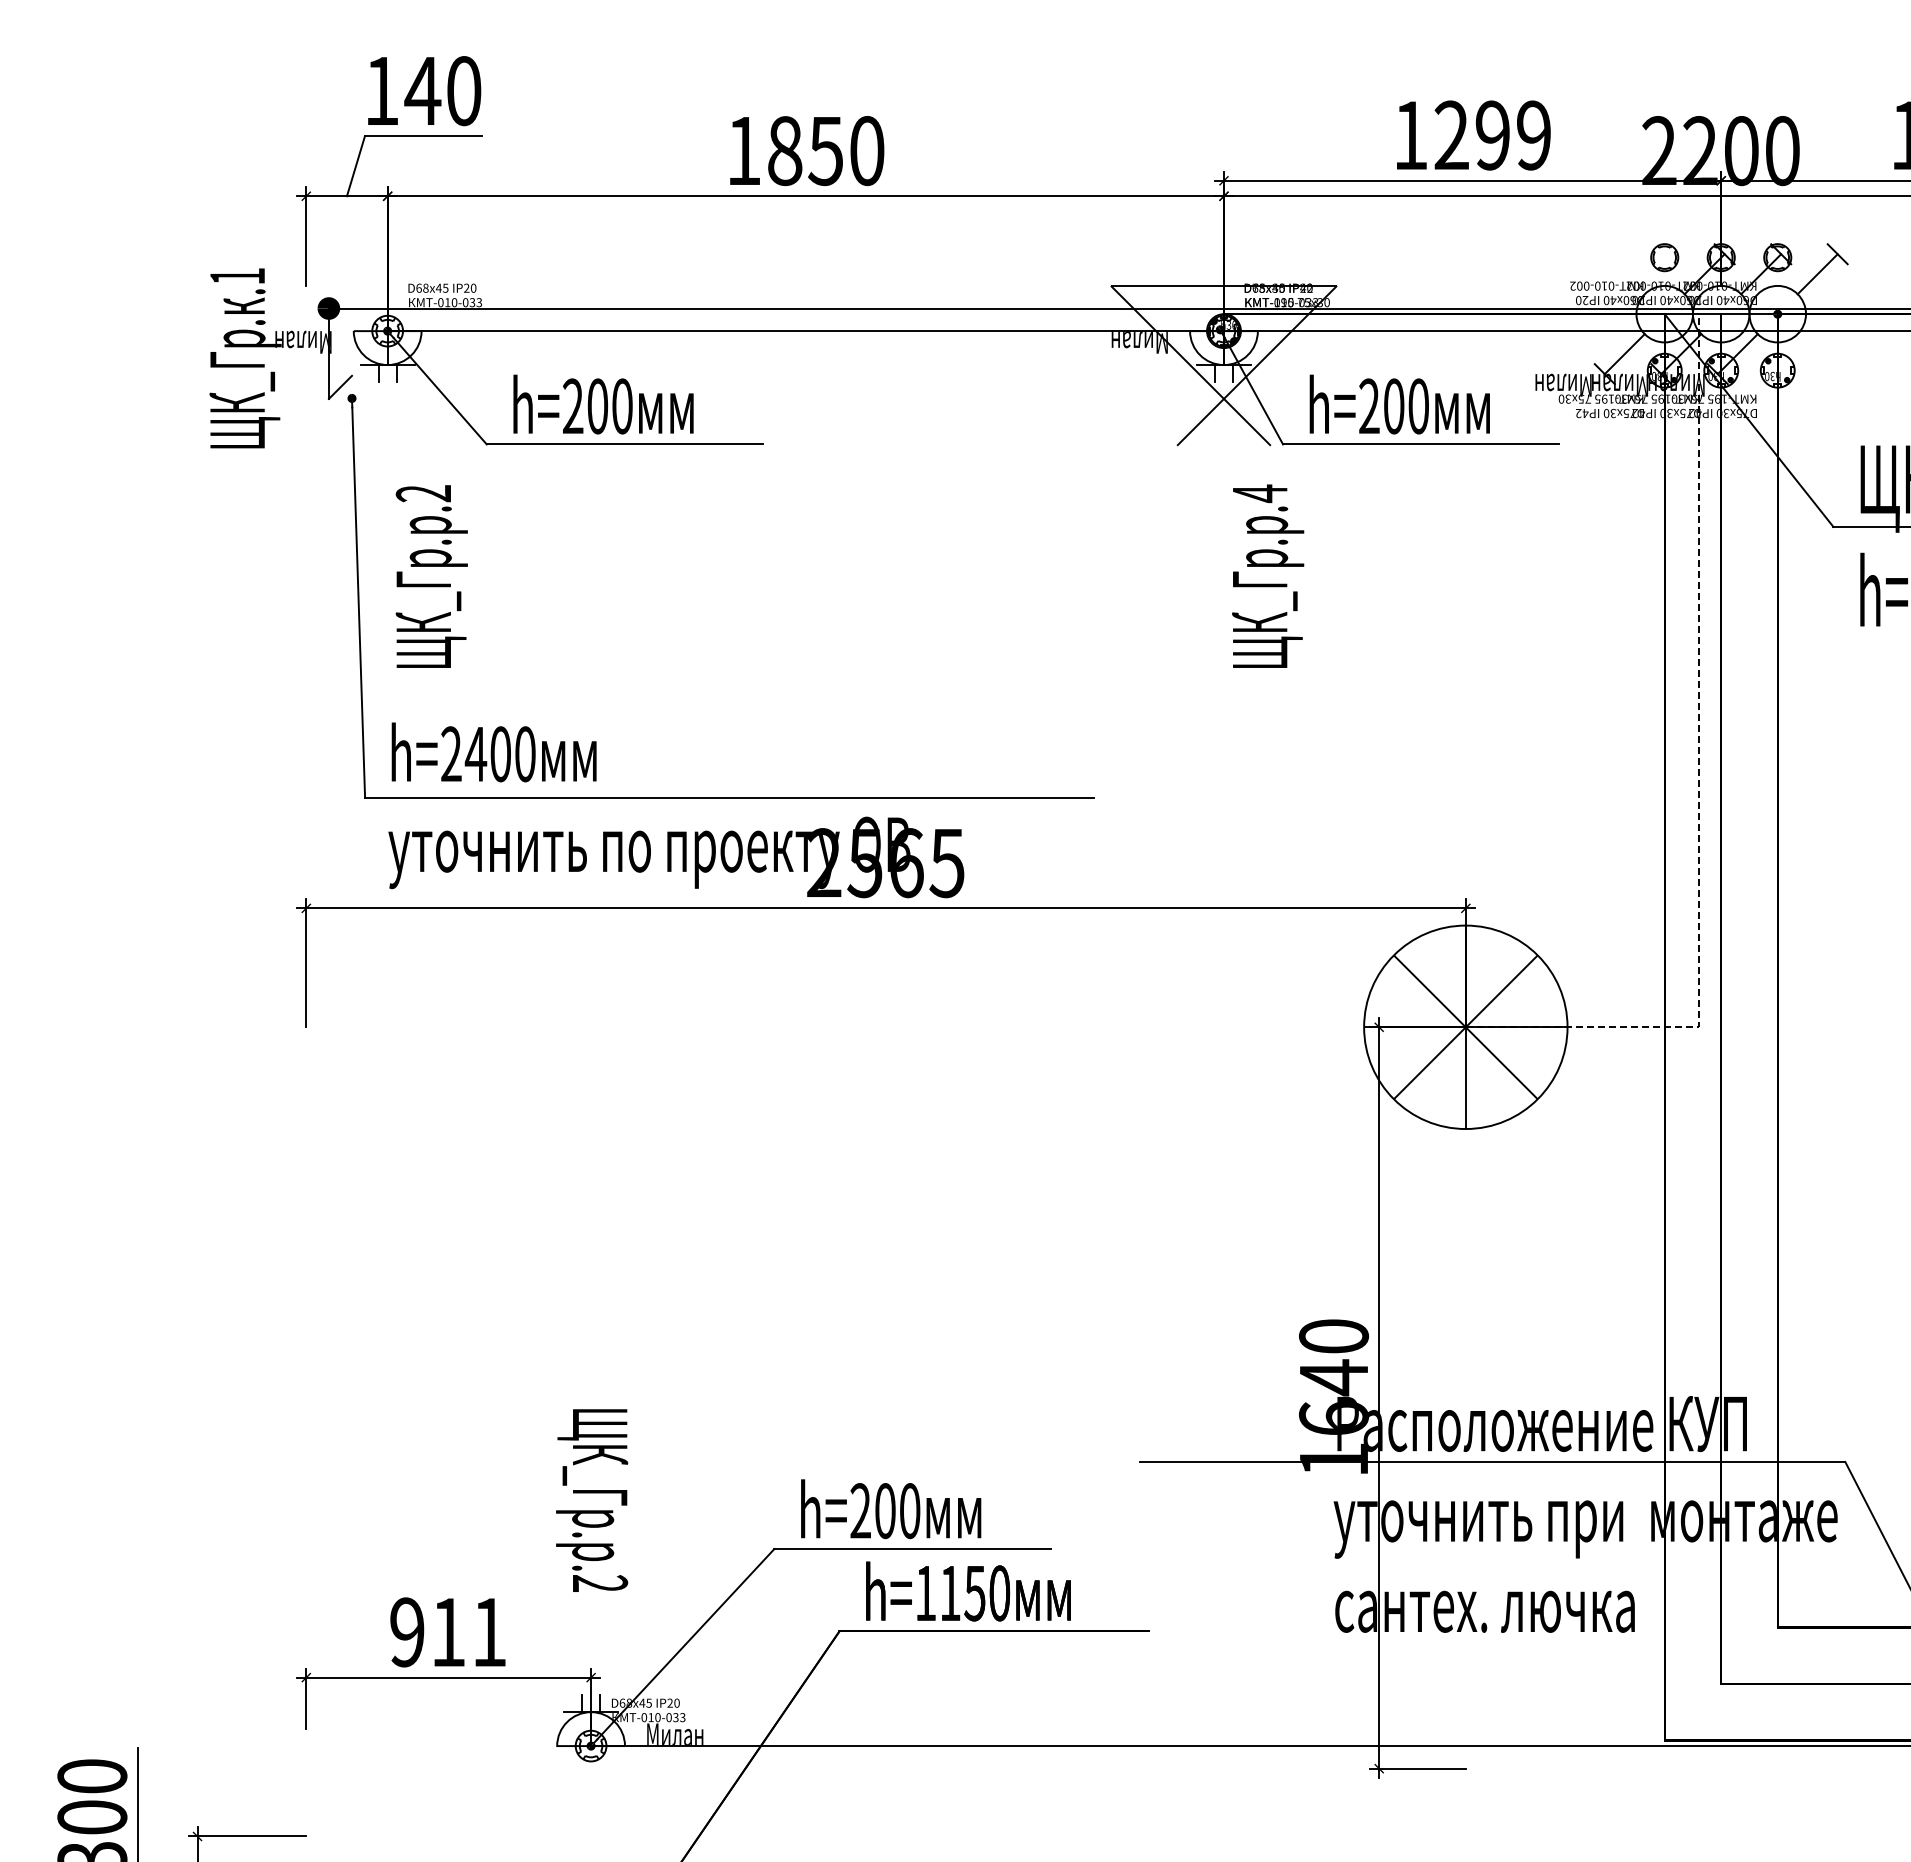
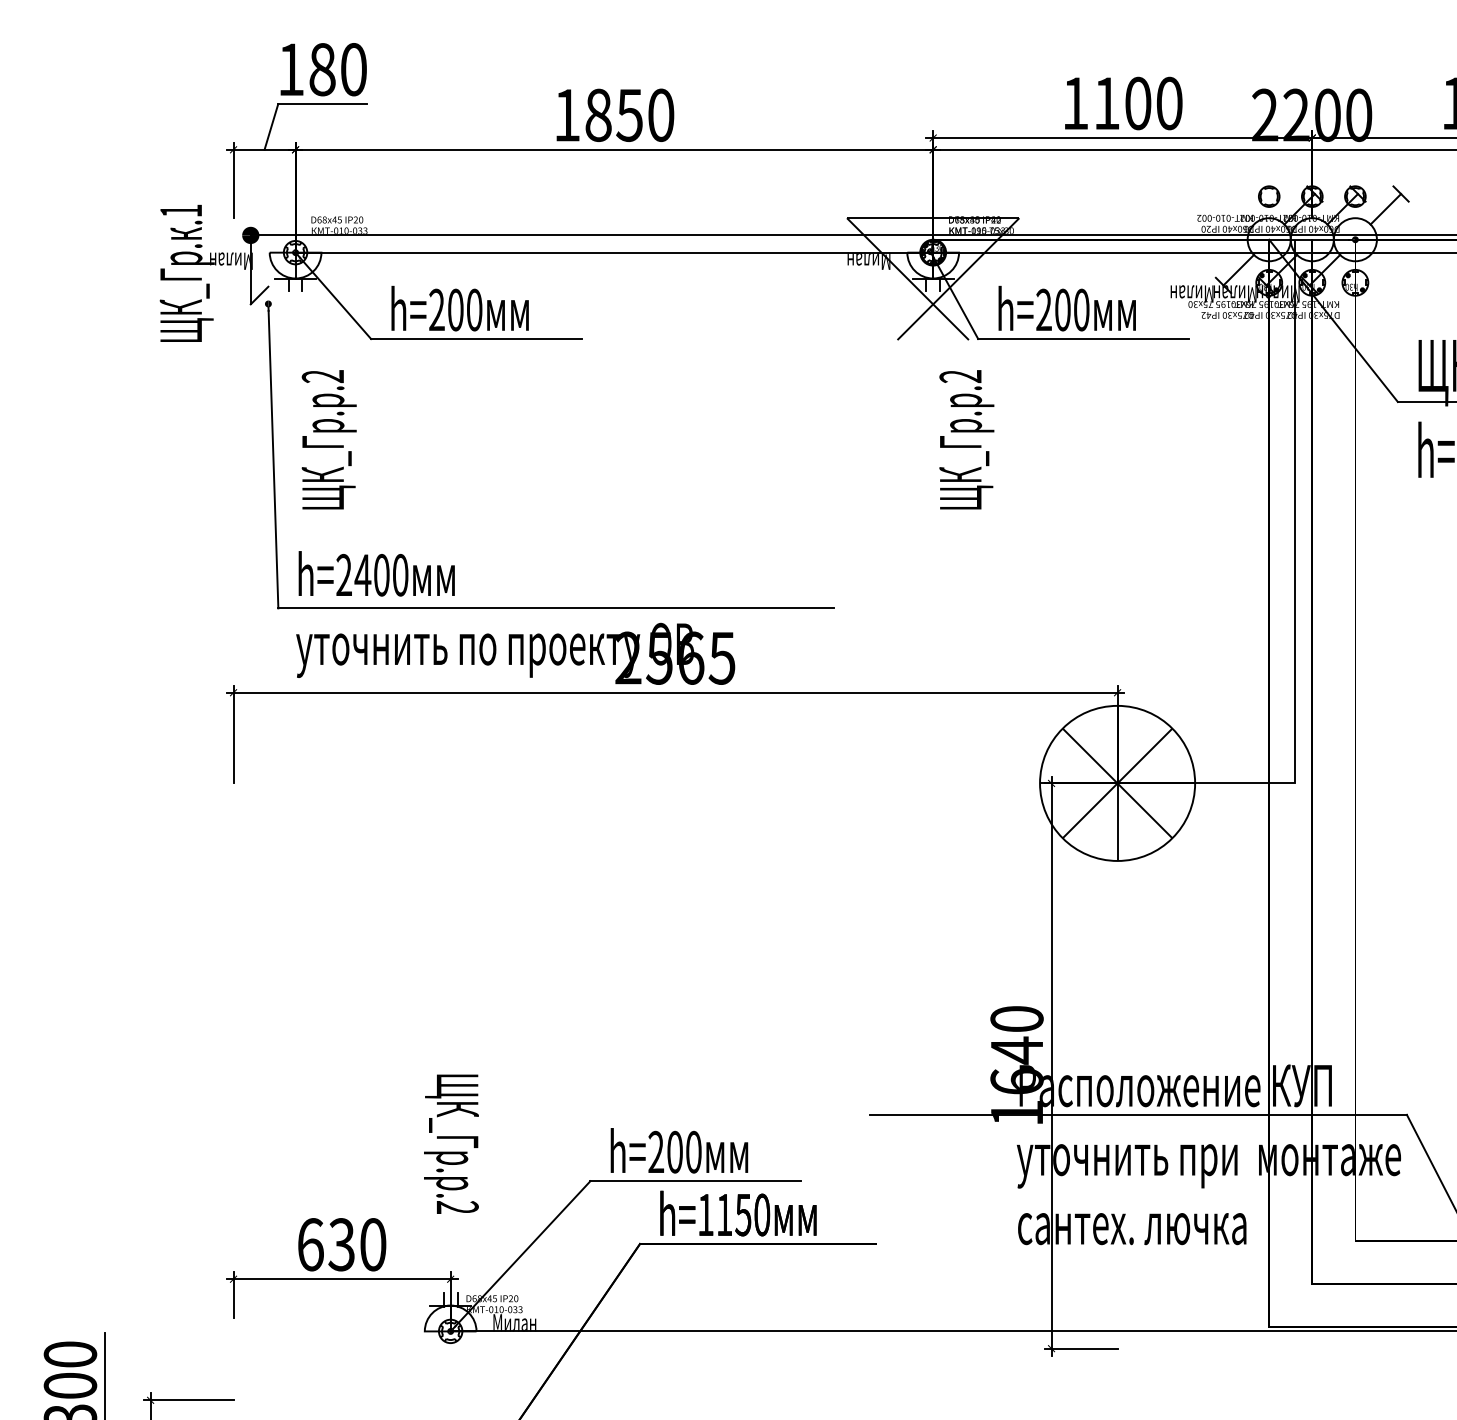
text: (422, 91) -> (322, 69), 140 -> 180
text: (1492, 135) -> (1137, 103), 1299 -> 1100
text: (1259, 493) -> (960, 376), .4 -> .2
line: (1698, 787) -> (1294, 600), dashed -> solid
text: (448, 1632) -> (341, 1244), 911 -> 630

